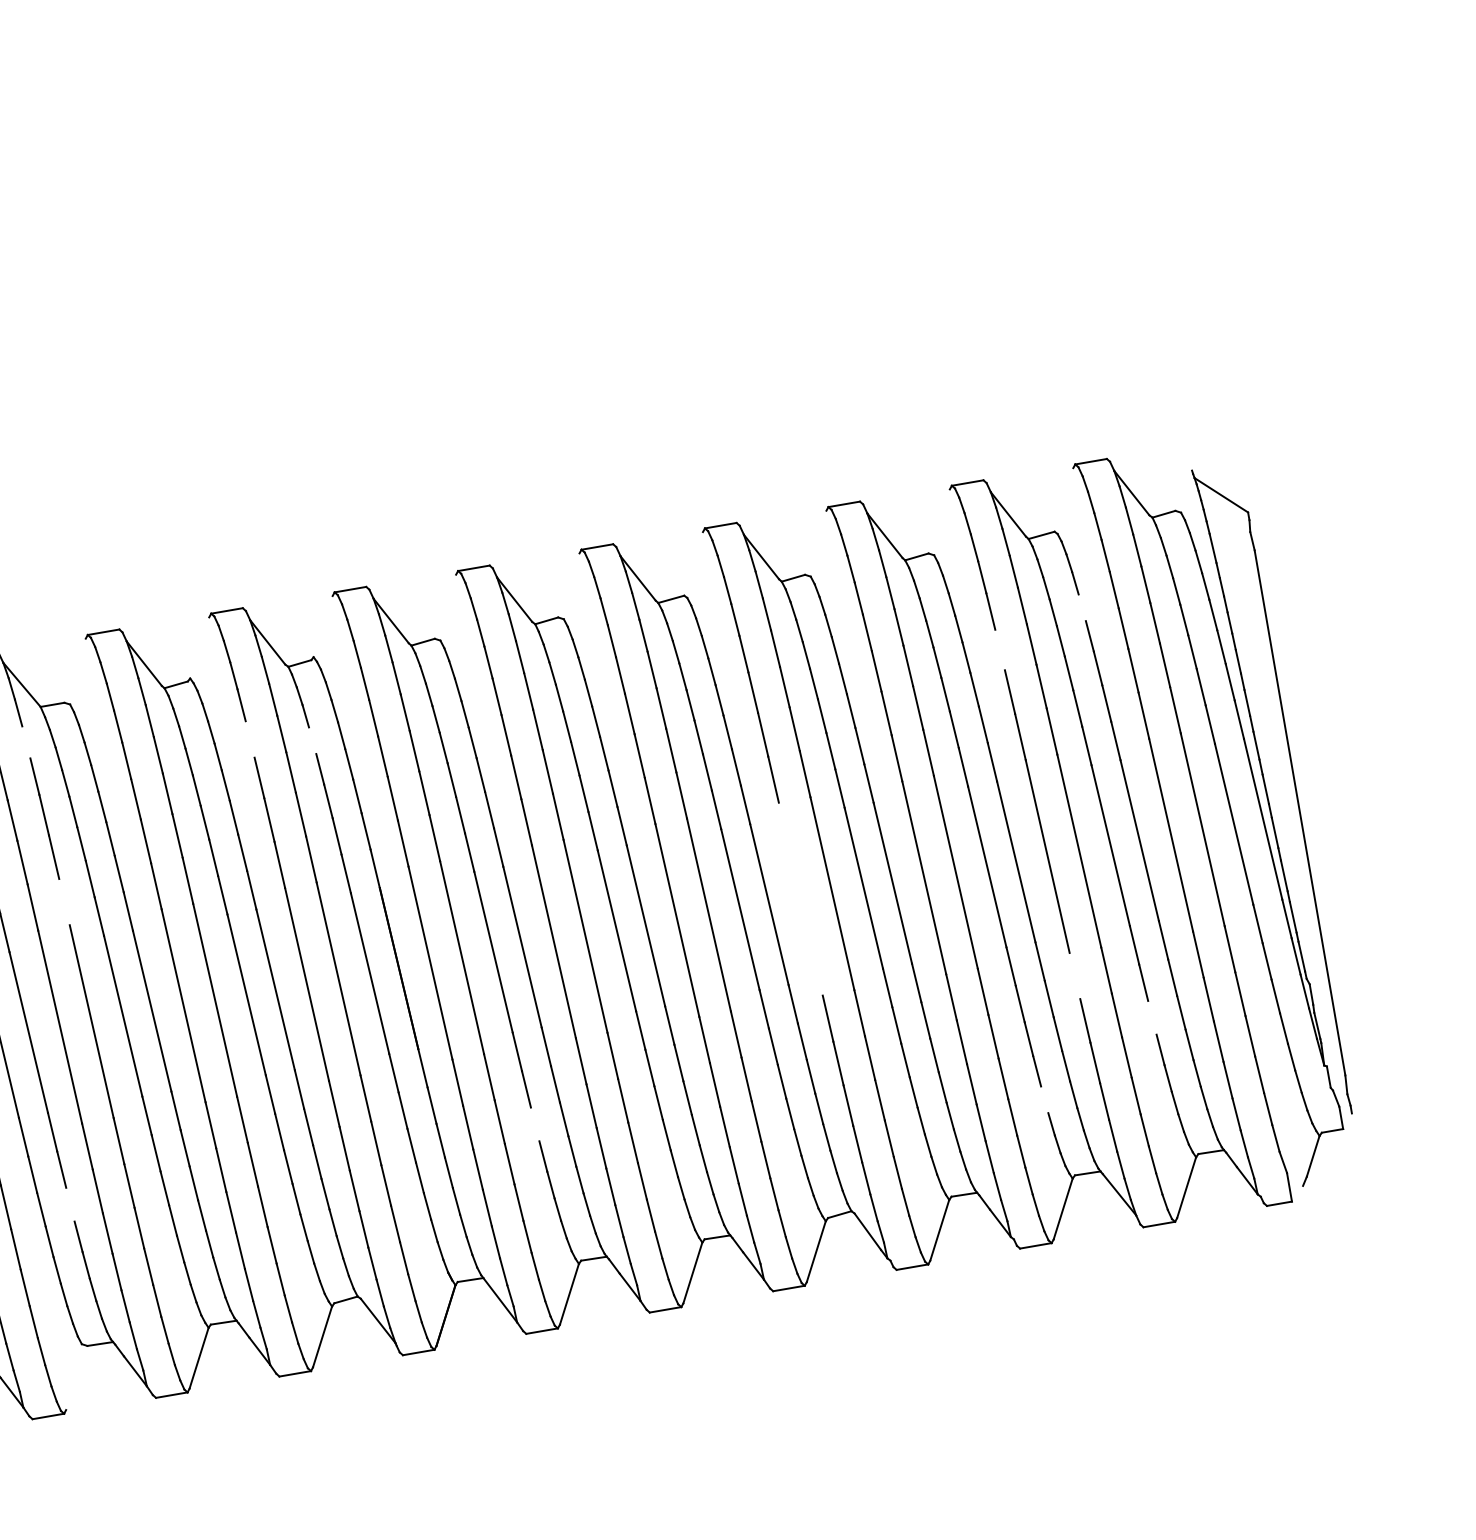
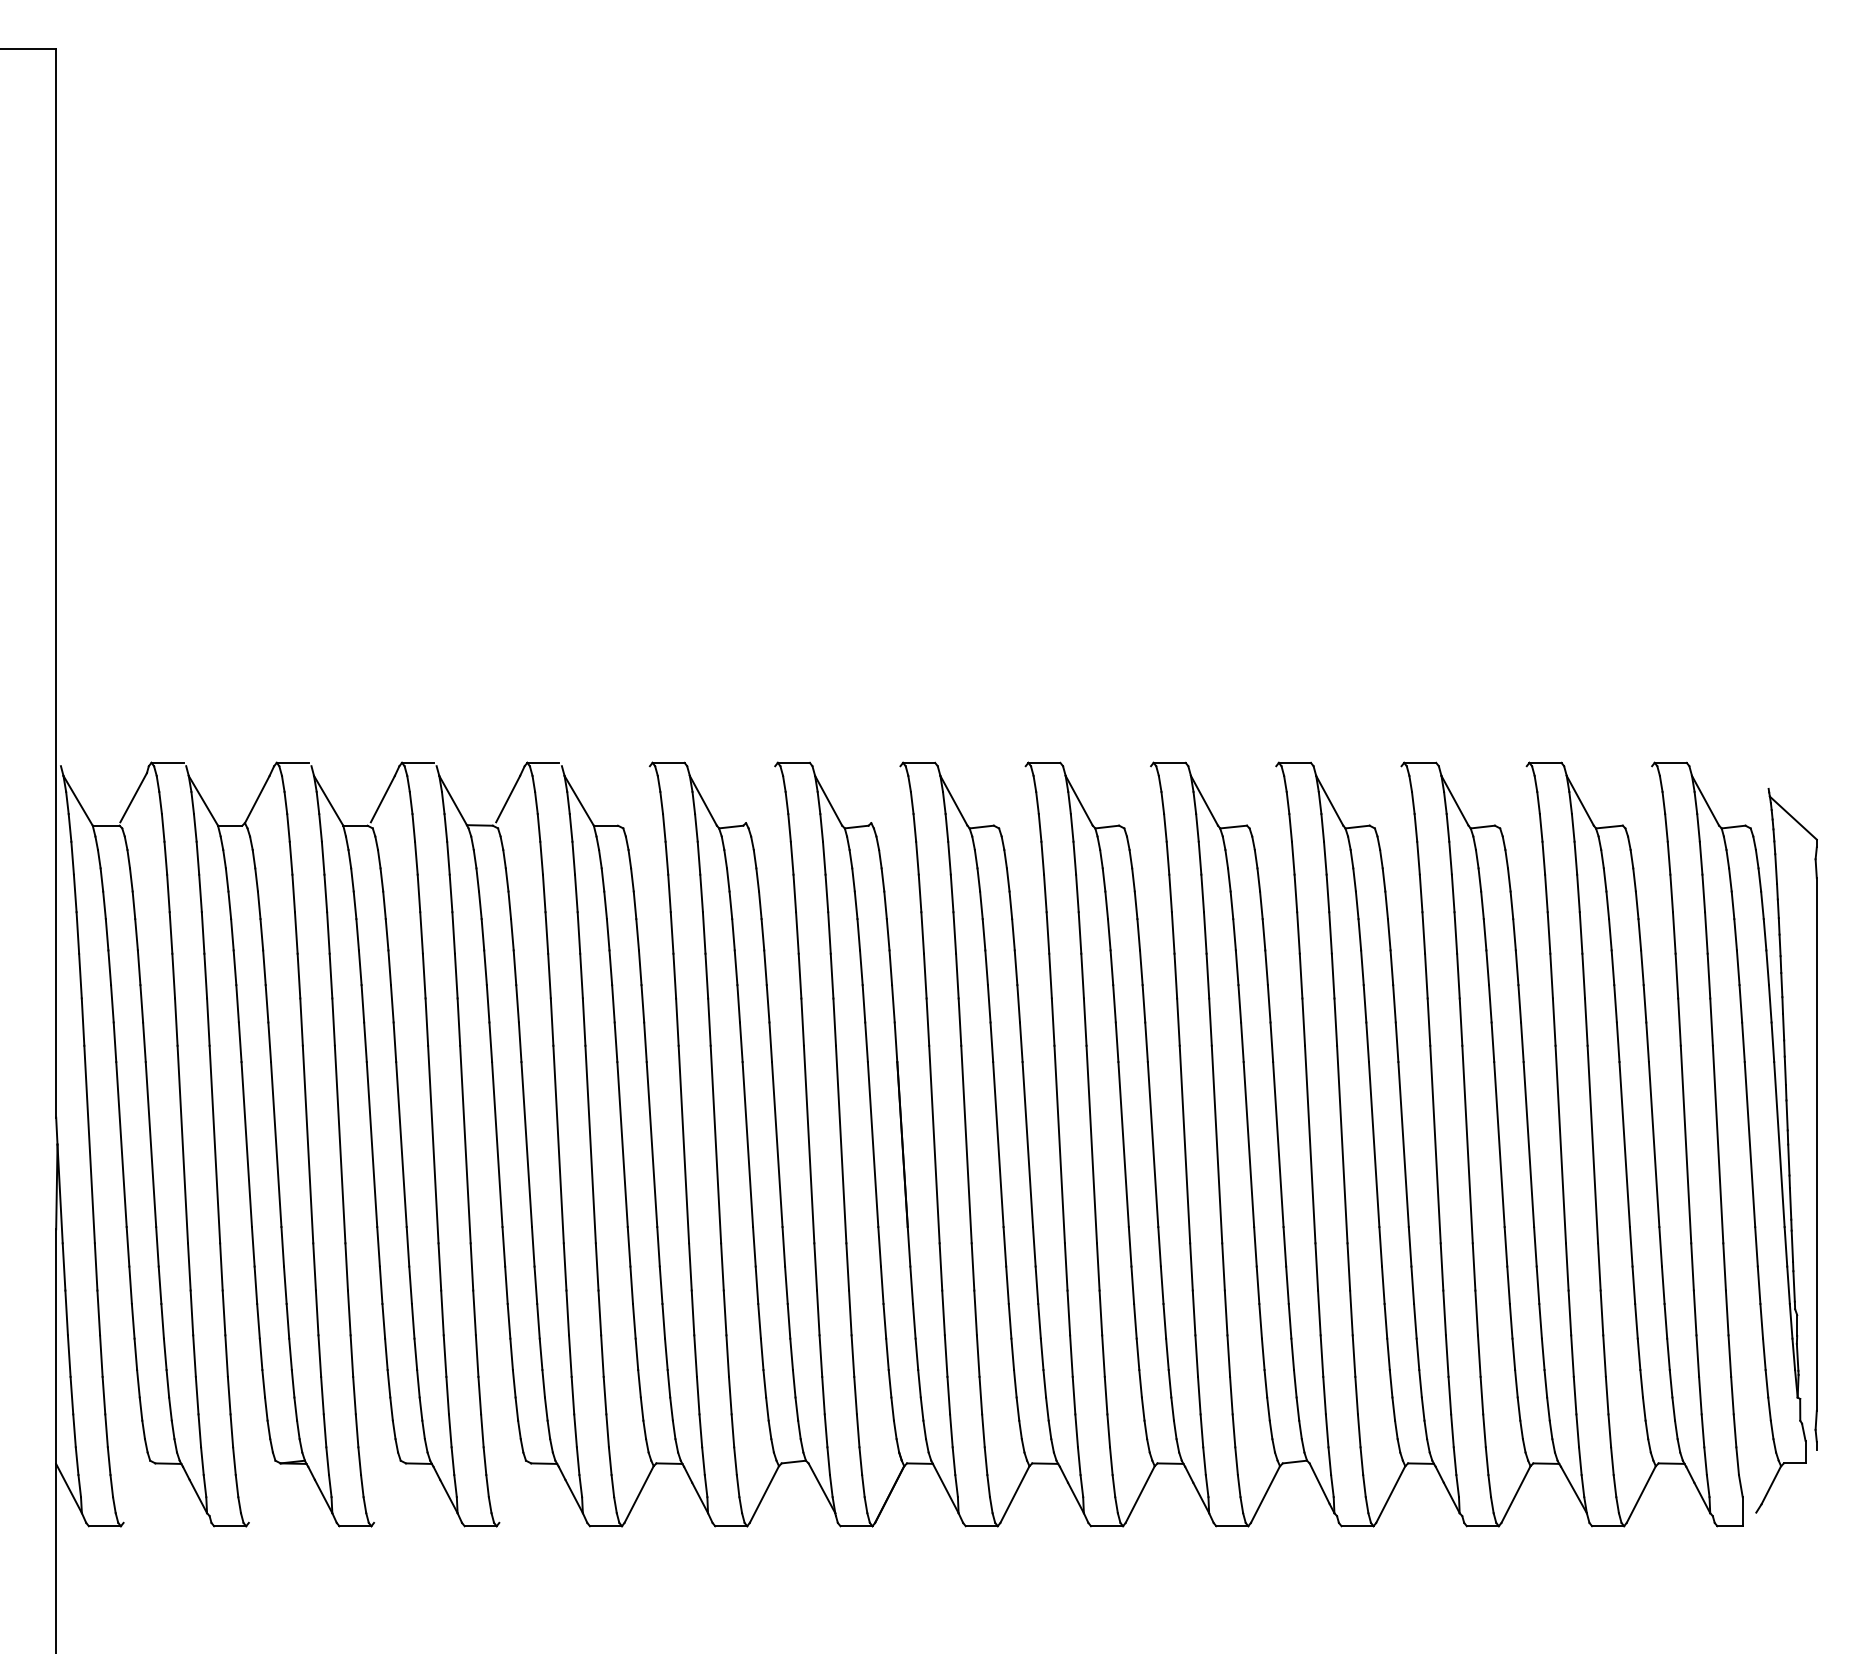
line: (1081, 608) -> (1636, 905), added
line: (999, 649) -> (1548, 932), added
line: (249, 739) -> (794, 893), added
line: (312, 740) -> (855, 905), added
line: (25, 741) -> (573, 857), added
line: (801, 899) -> (1310, 1144), added
line: (63, 901) -> (583, 1021), added
line: (1074, 975) -> (1566, 1266), added
line: (1152, 1017) -> (1636, 1320), added
line: (1044, 1099) -> (1516, 1383), added
line: (534, 1123) -> (1009, 1320), added
line: (70, 1203) -> (538, 1320), added

